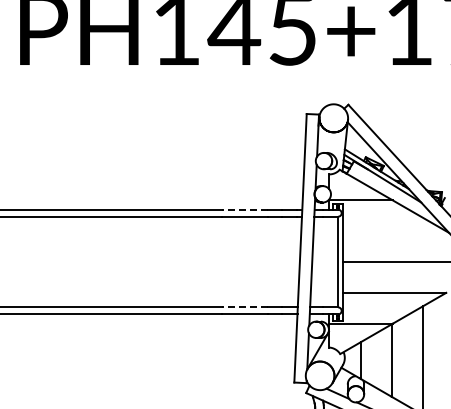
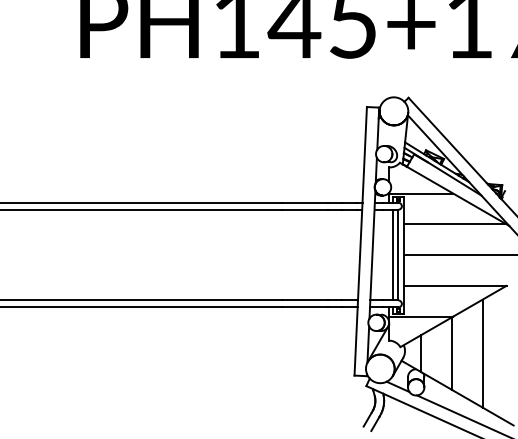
line: (244, 209) -> (304, 202), dashed -> solid
line: (394, 231) -> (454, 224), added
line: (332, 261) -> (392, 254), added
line: (244, 307) -> (304, 300), dashed -> solid

